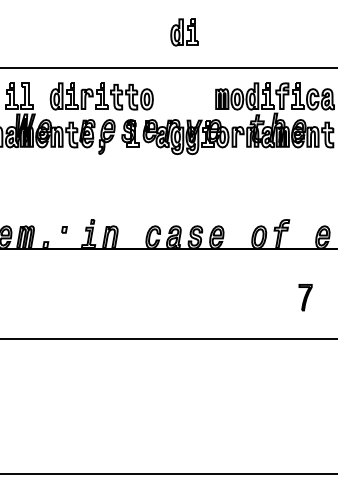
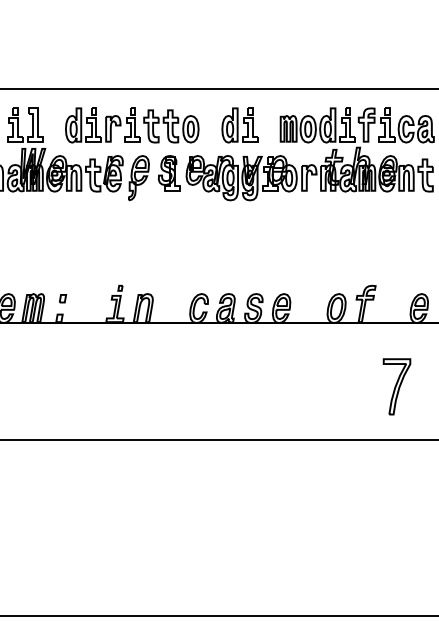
part: (184, 32) -> (239, 125), moved
part: (64, 229) -> (63, 298), moved
part: (305, 297) -> (396, 386), size x1.67

